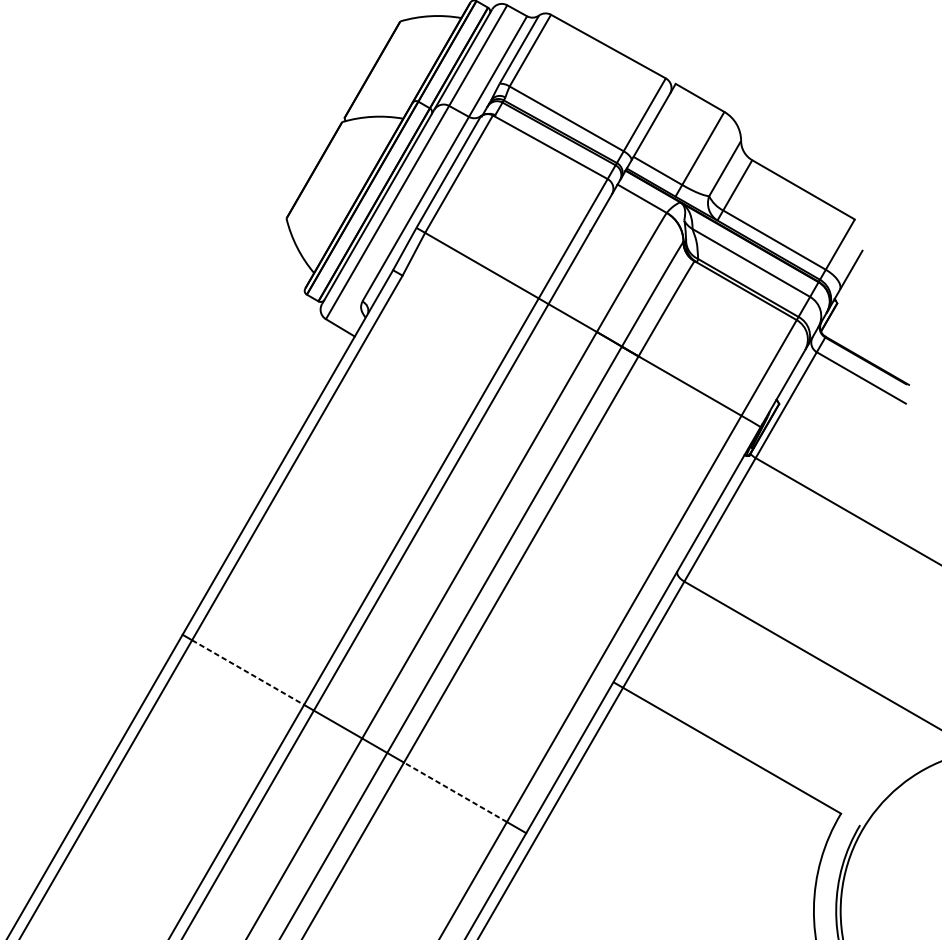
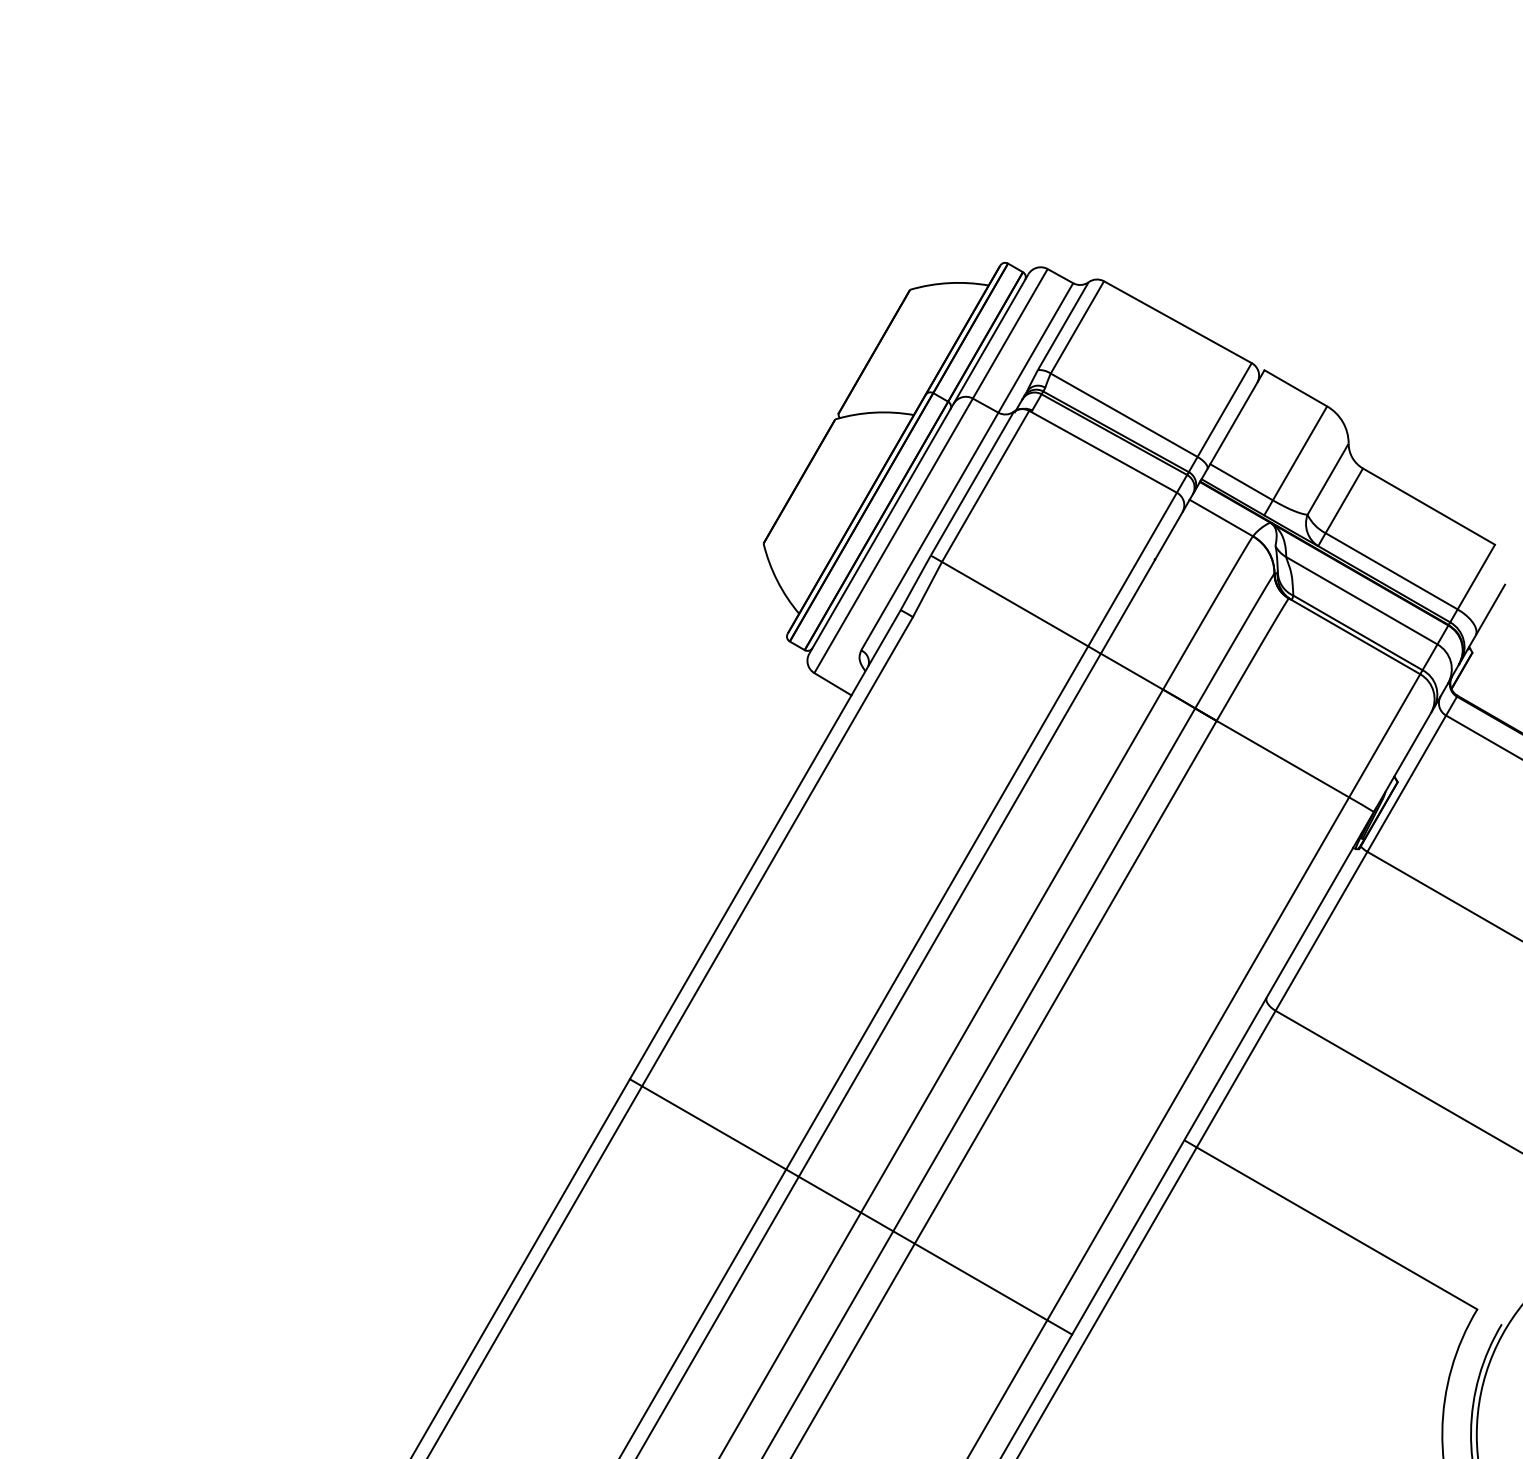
line: (248, 673) -> (714, 1128), dashed -> solid
line: (455, 791) -> (981, 1281), dashed -> solid

